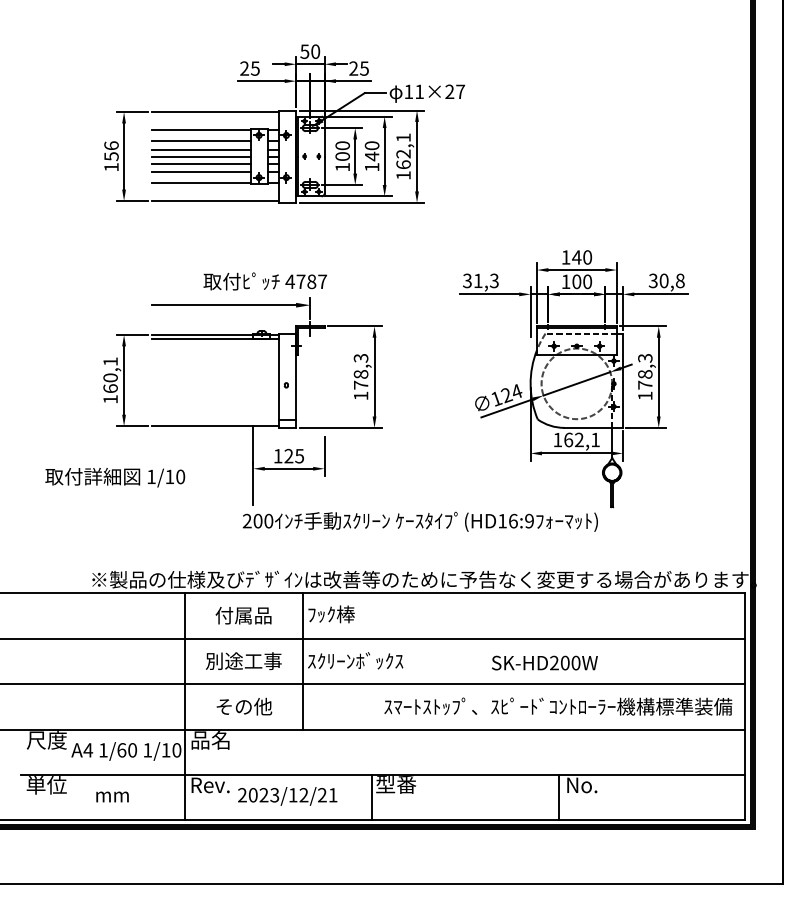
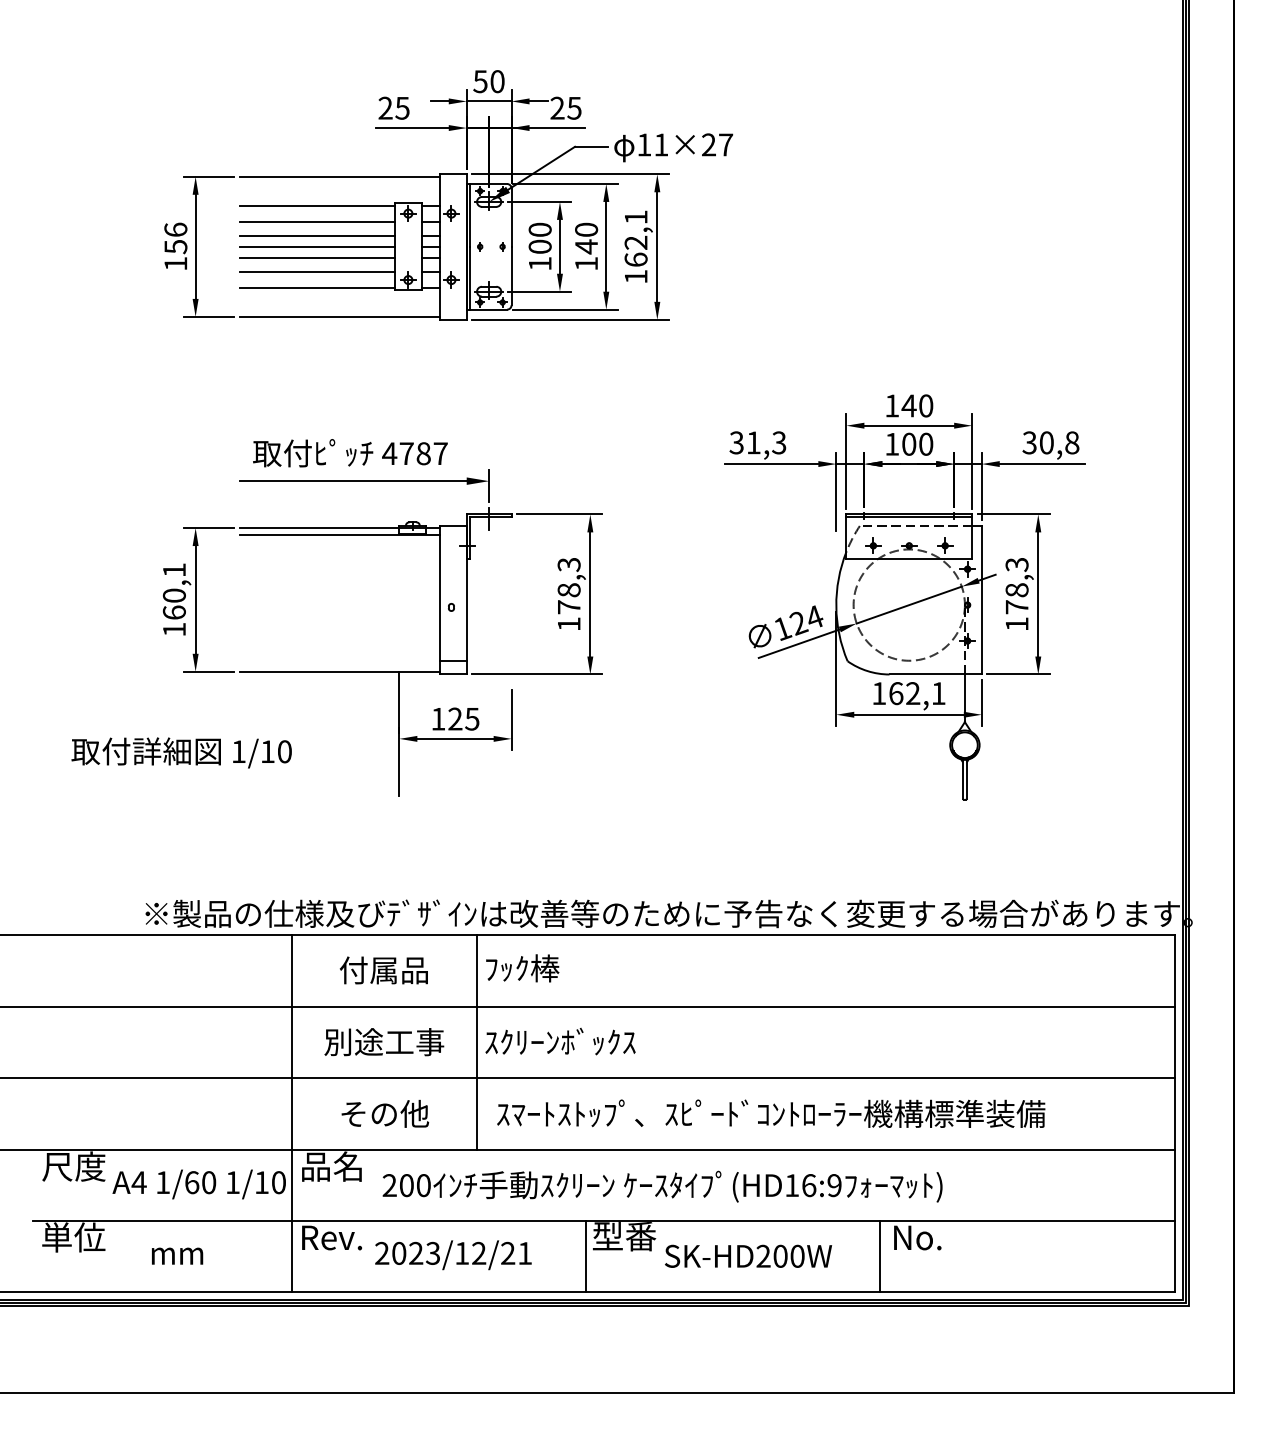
text: (264, 281) -> (349, 453), moved
text: (419, 521) -> (661, 1186), moved
text: (544, 662) -> (747, 1255), moved
text: (558, 706) -> (771, 1113), moved

